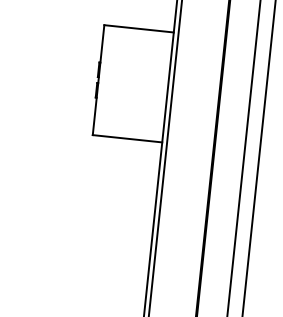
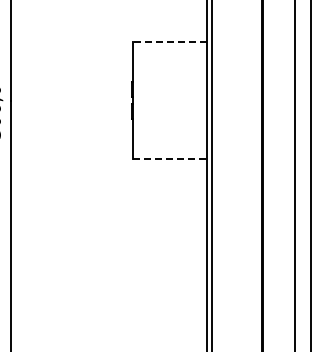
line: (138, 29) -> (169, 42), solid -> dashed
line: (127, 139) -> (169, 159), solid -> dashed

